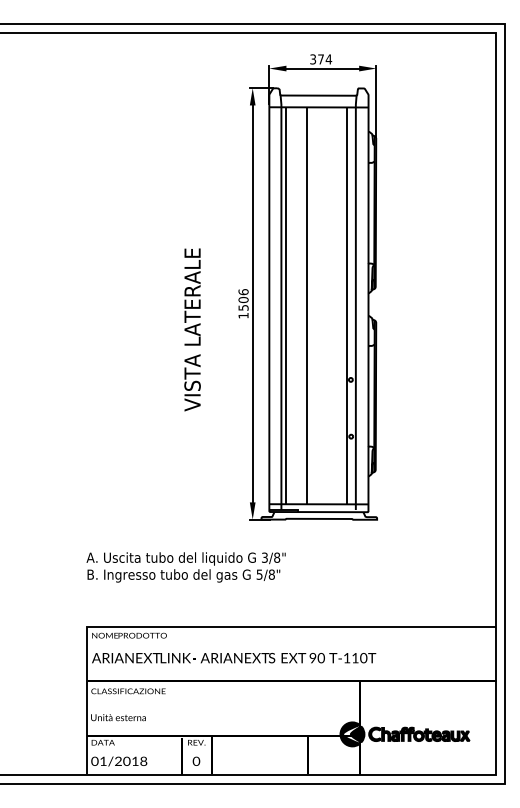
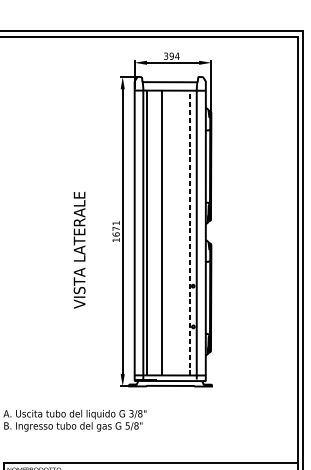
text: (321, 59) -> (172, 56), 374 -> 394
text: (243, 299) -> (116, 228), 1506 -> 1671
line: (347, 305) -> (190, 232), solid -> dashed

